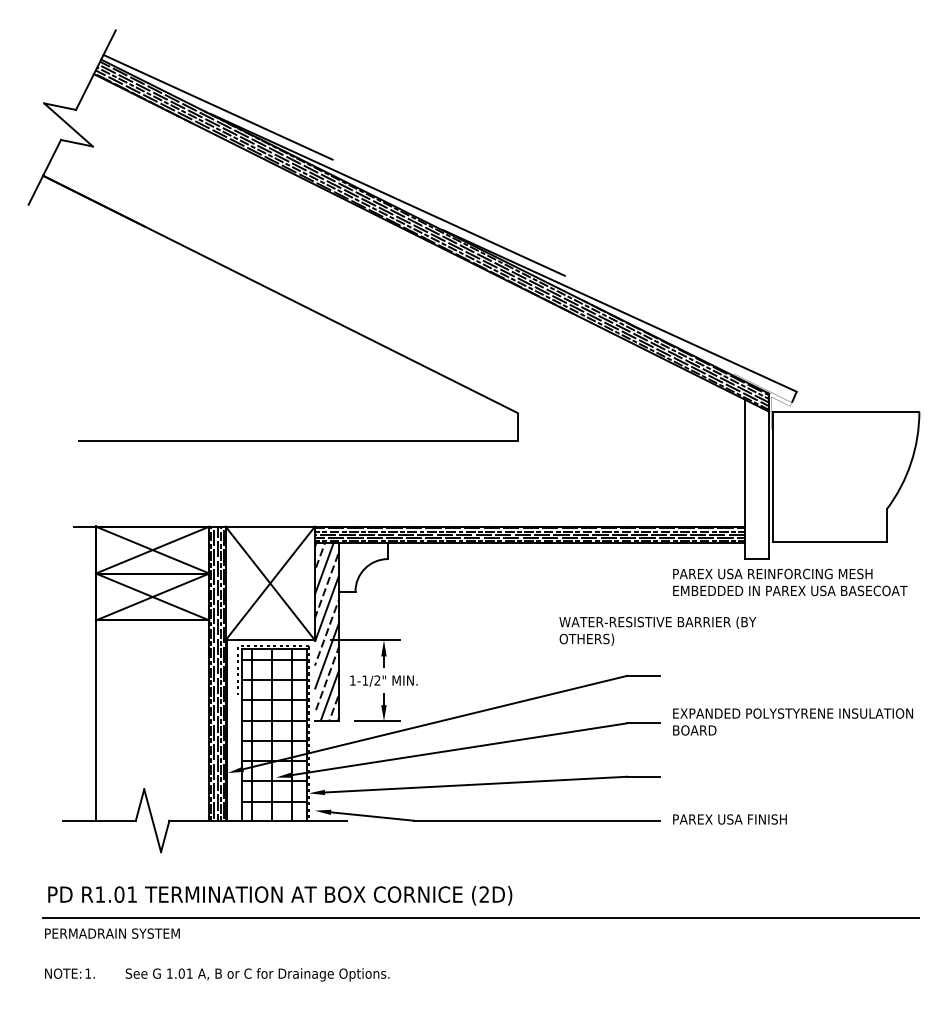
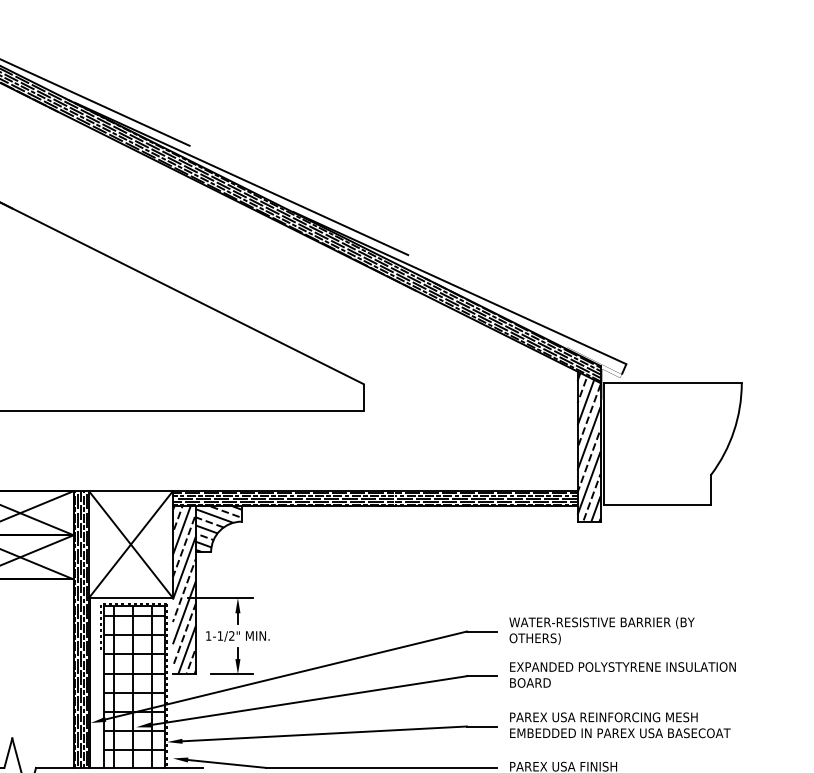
hatch: (756, 480) -> (588, 447), added
hatch: (363, 566) -> (218, 528), added
text: (790, 582) -> (620, 725), moved
text: (657, 630) -> (601, 630), moved

